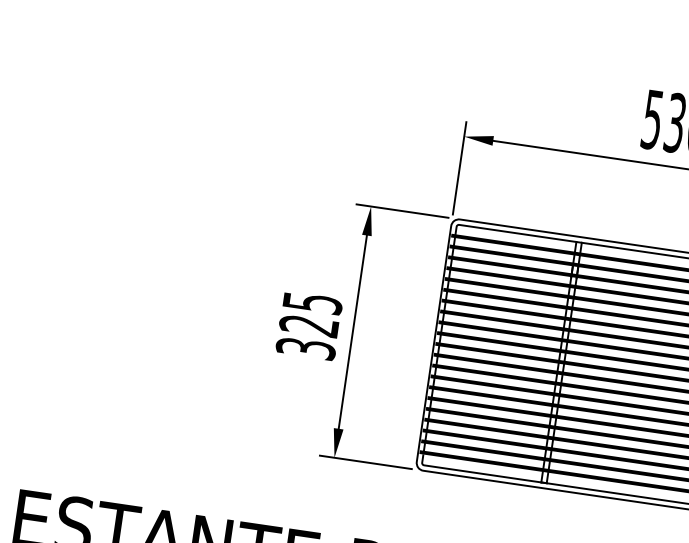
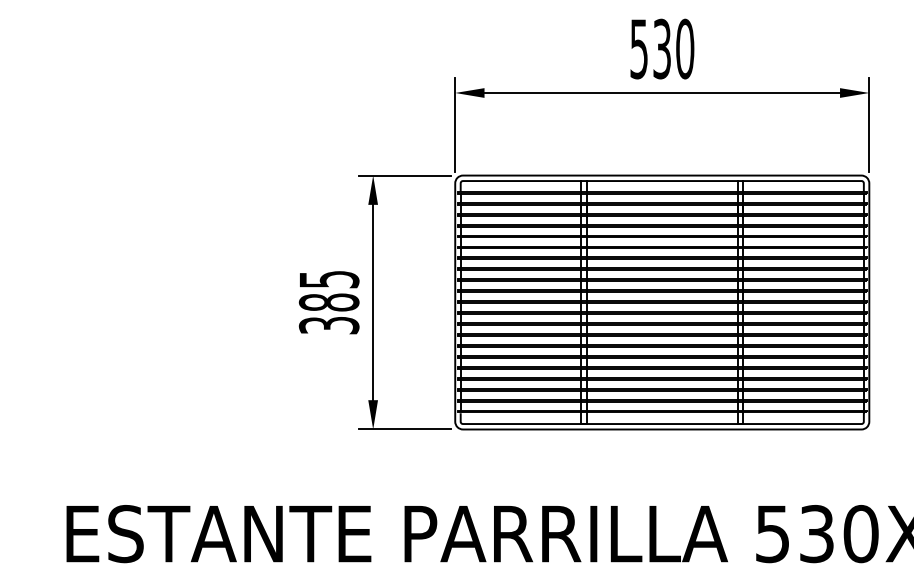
text: (308, 325) -> (328, 302), 325 -> 385

